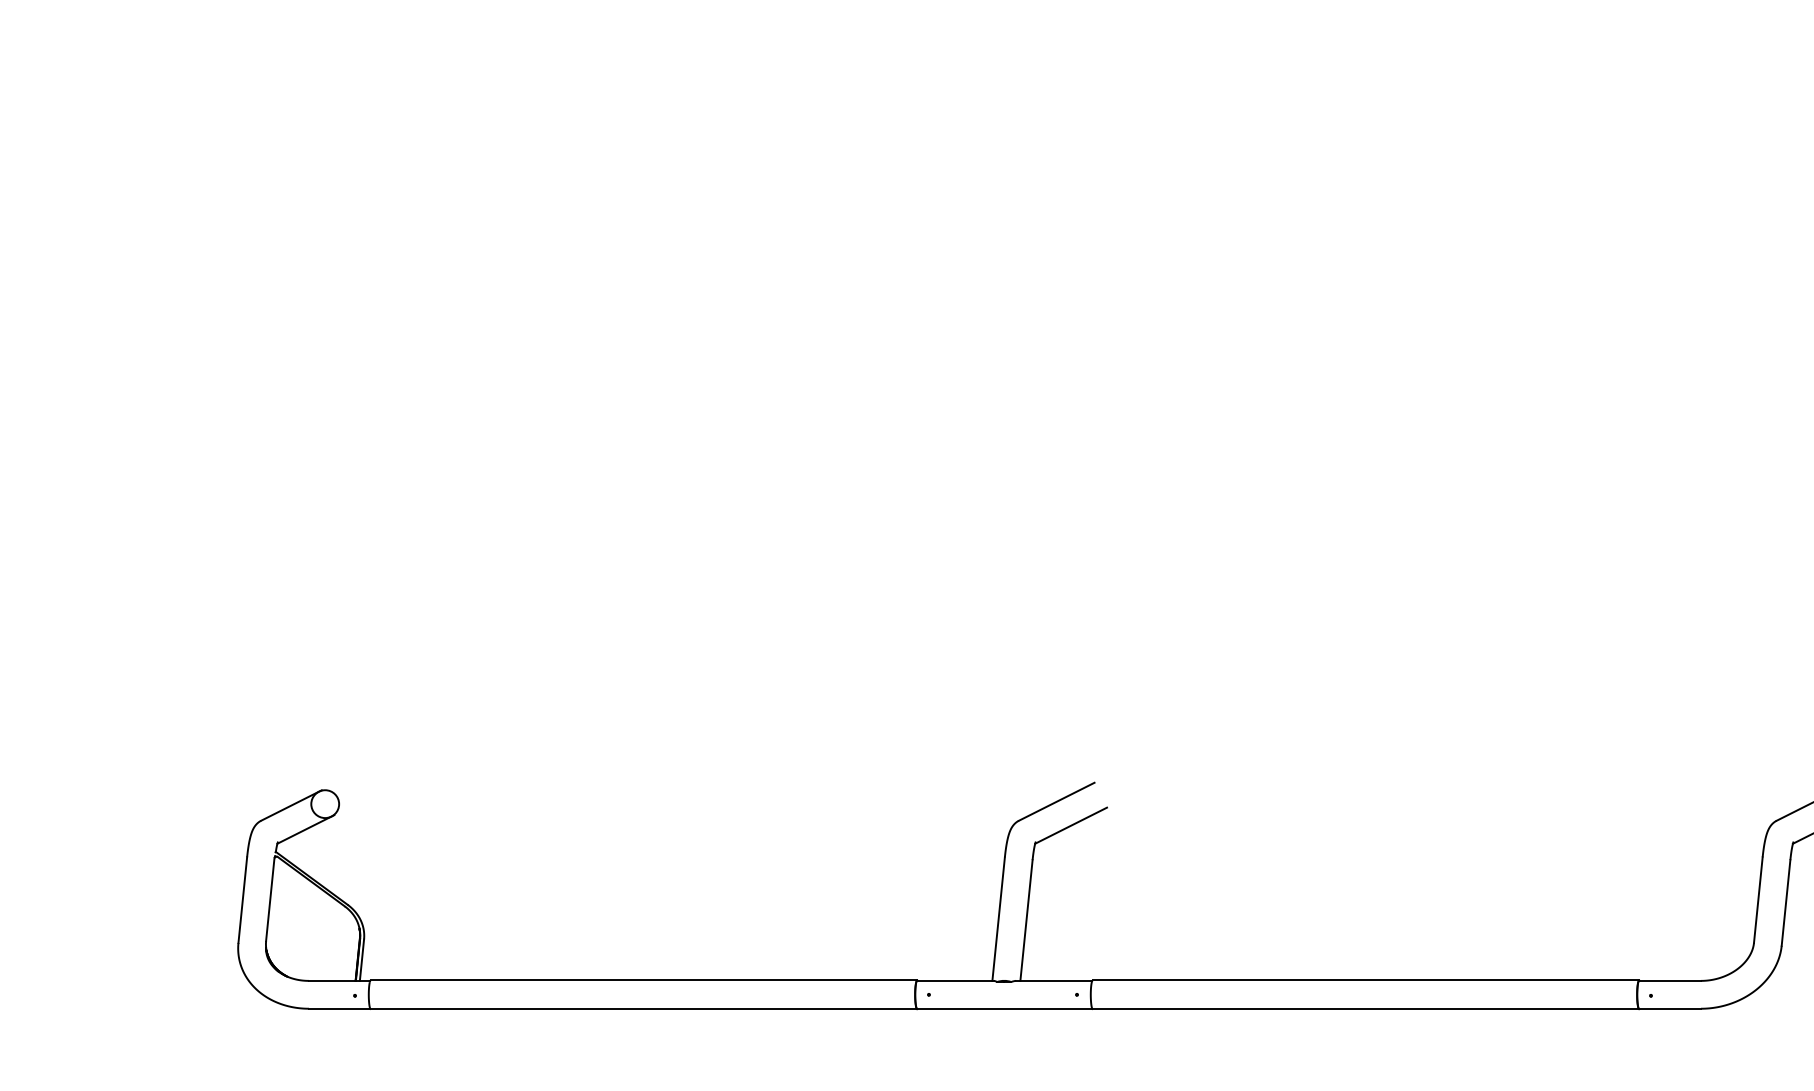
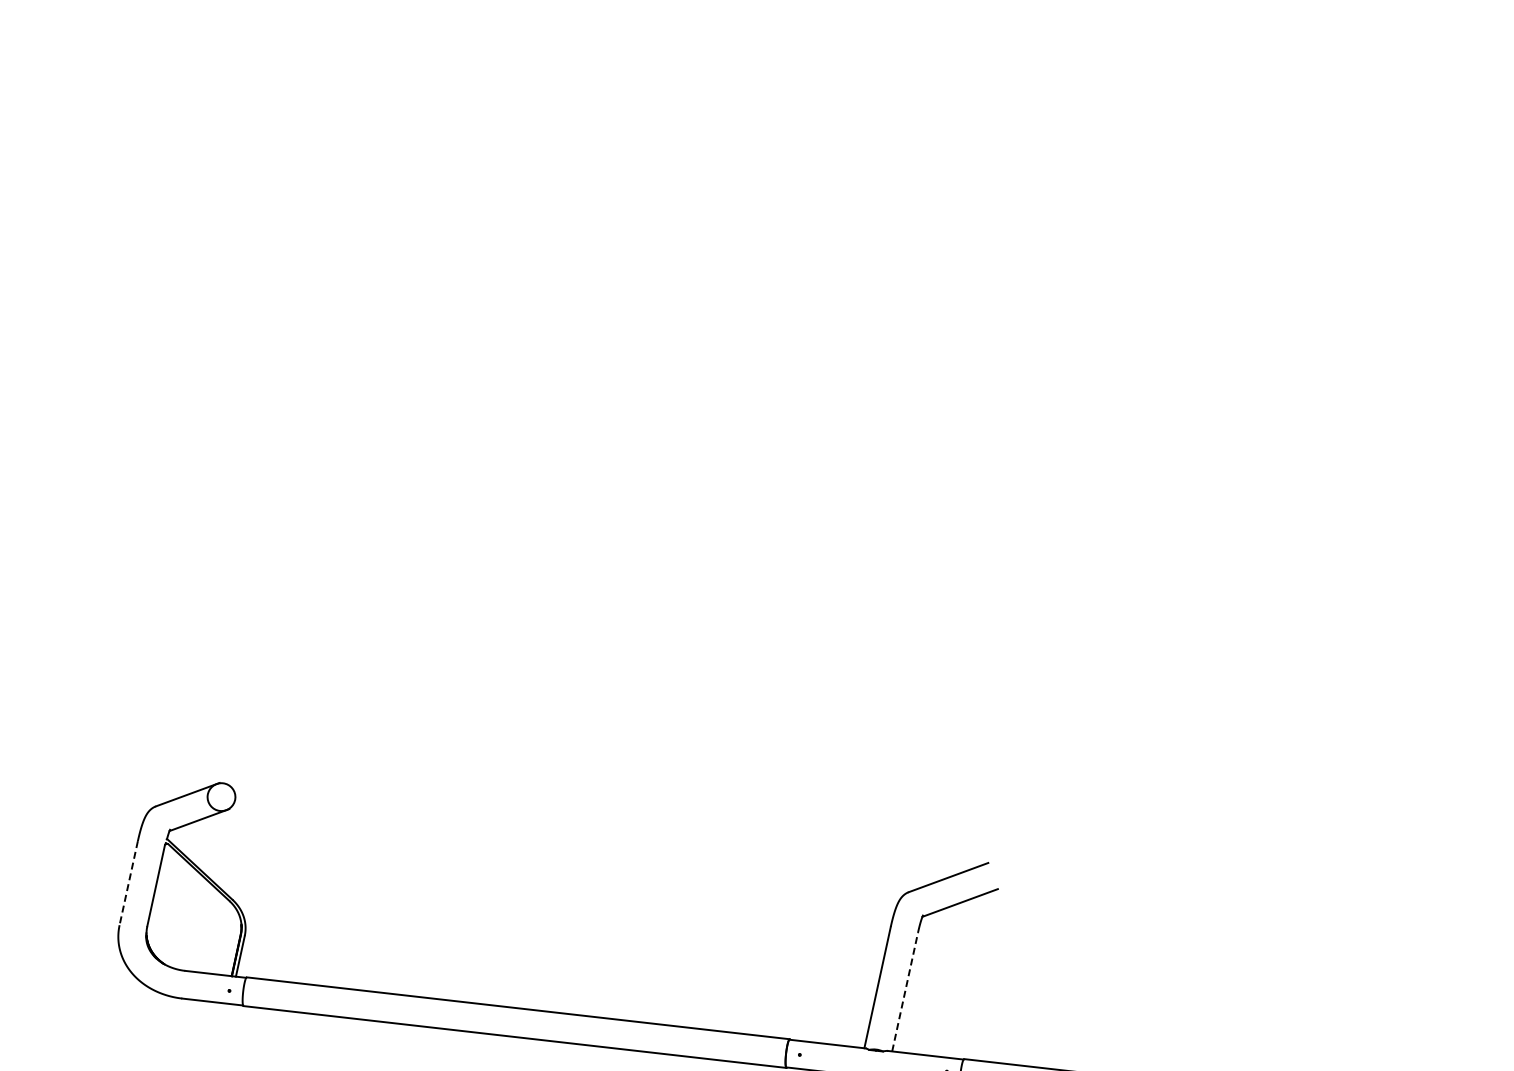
line: (242, 900) -> (128, 883), solid -> dashed
line: (1026, 920) -> (905, 992), solid -> dashed

